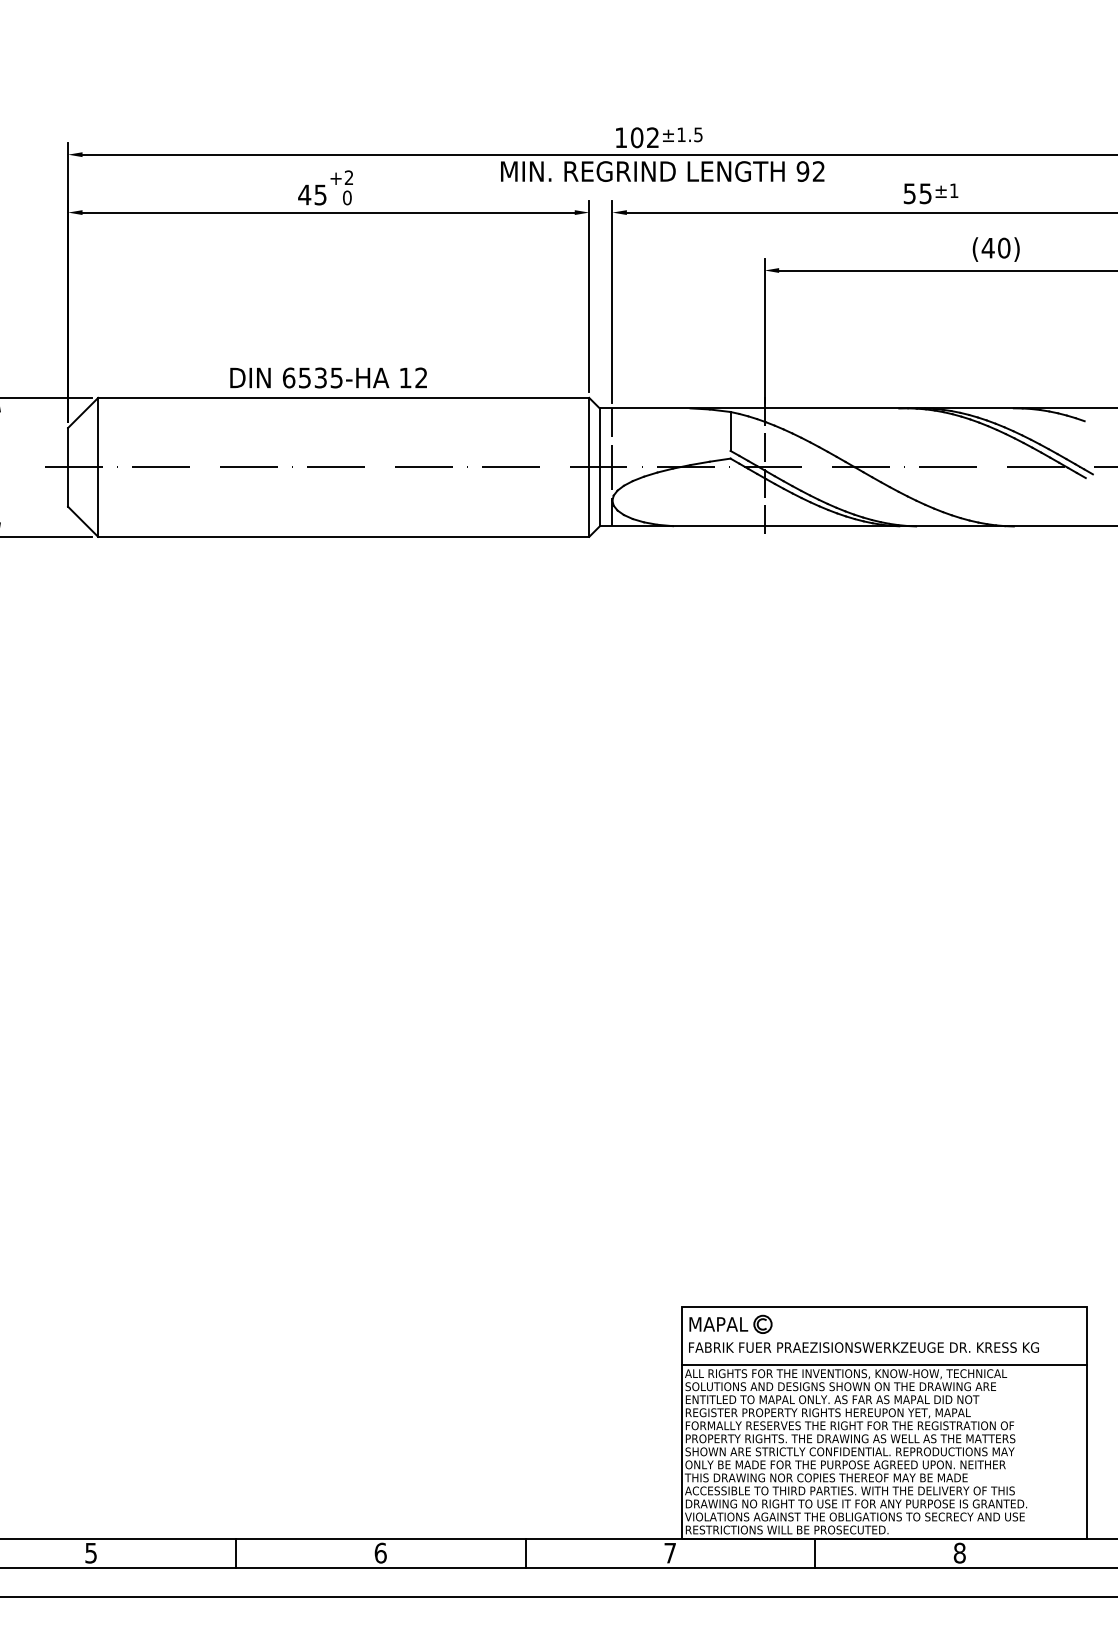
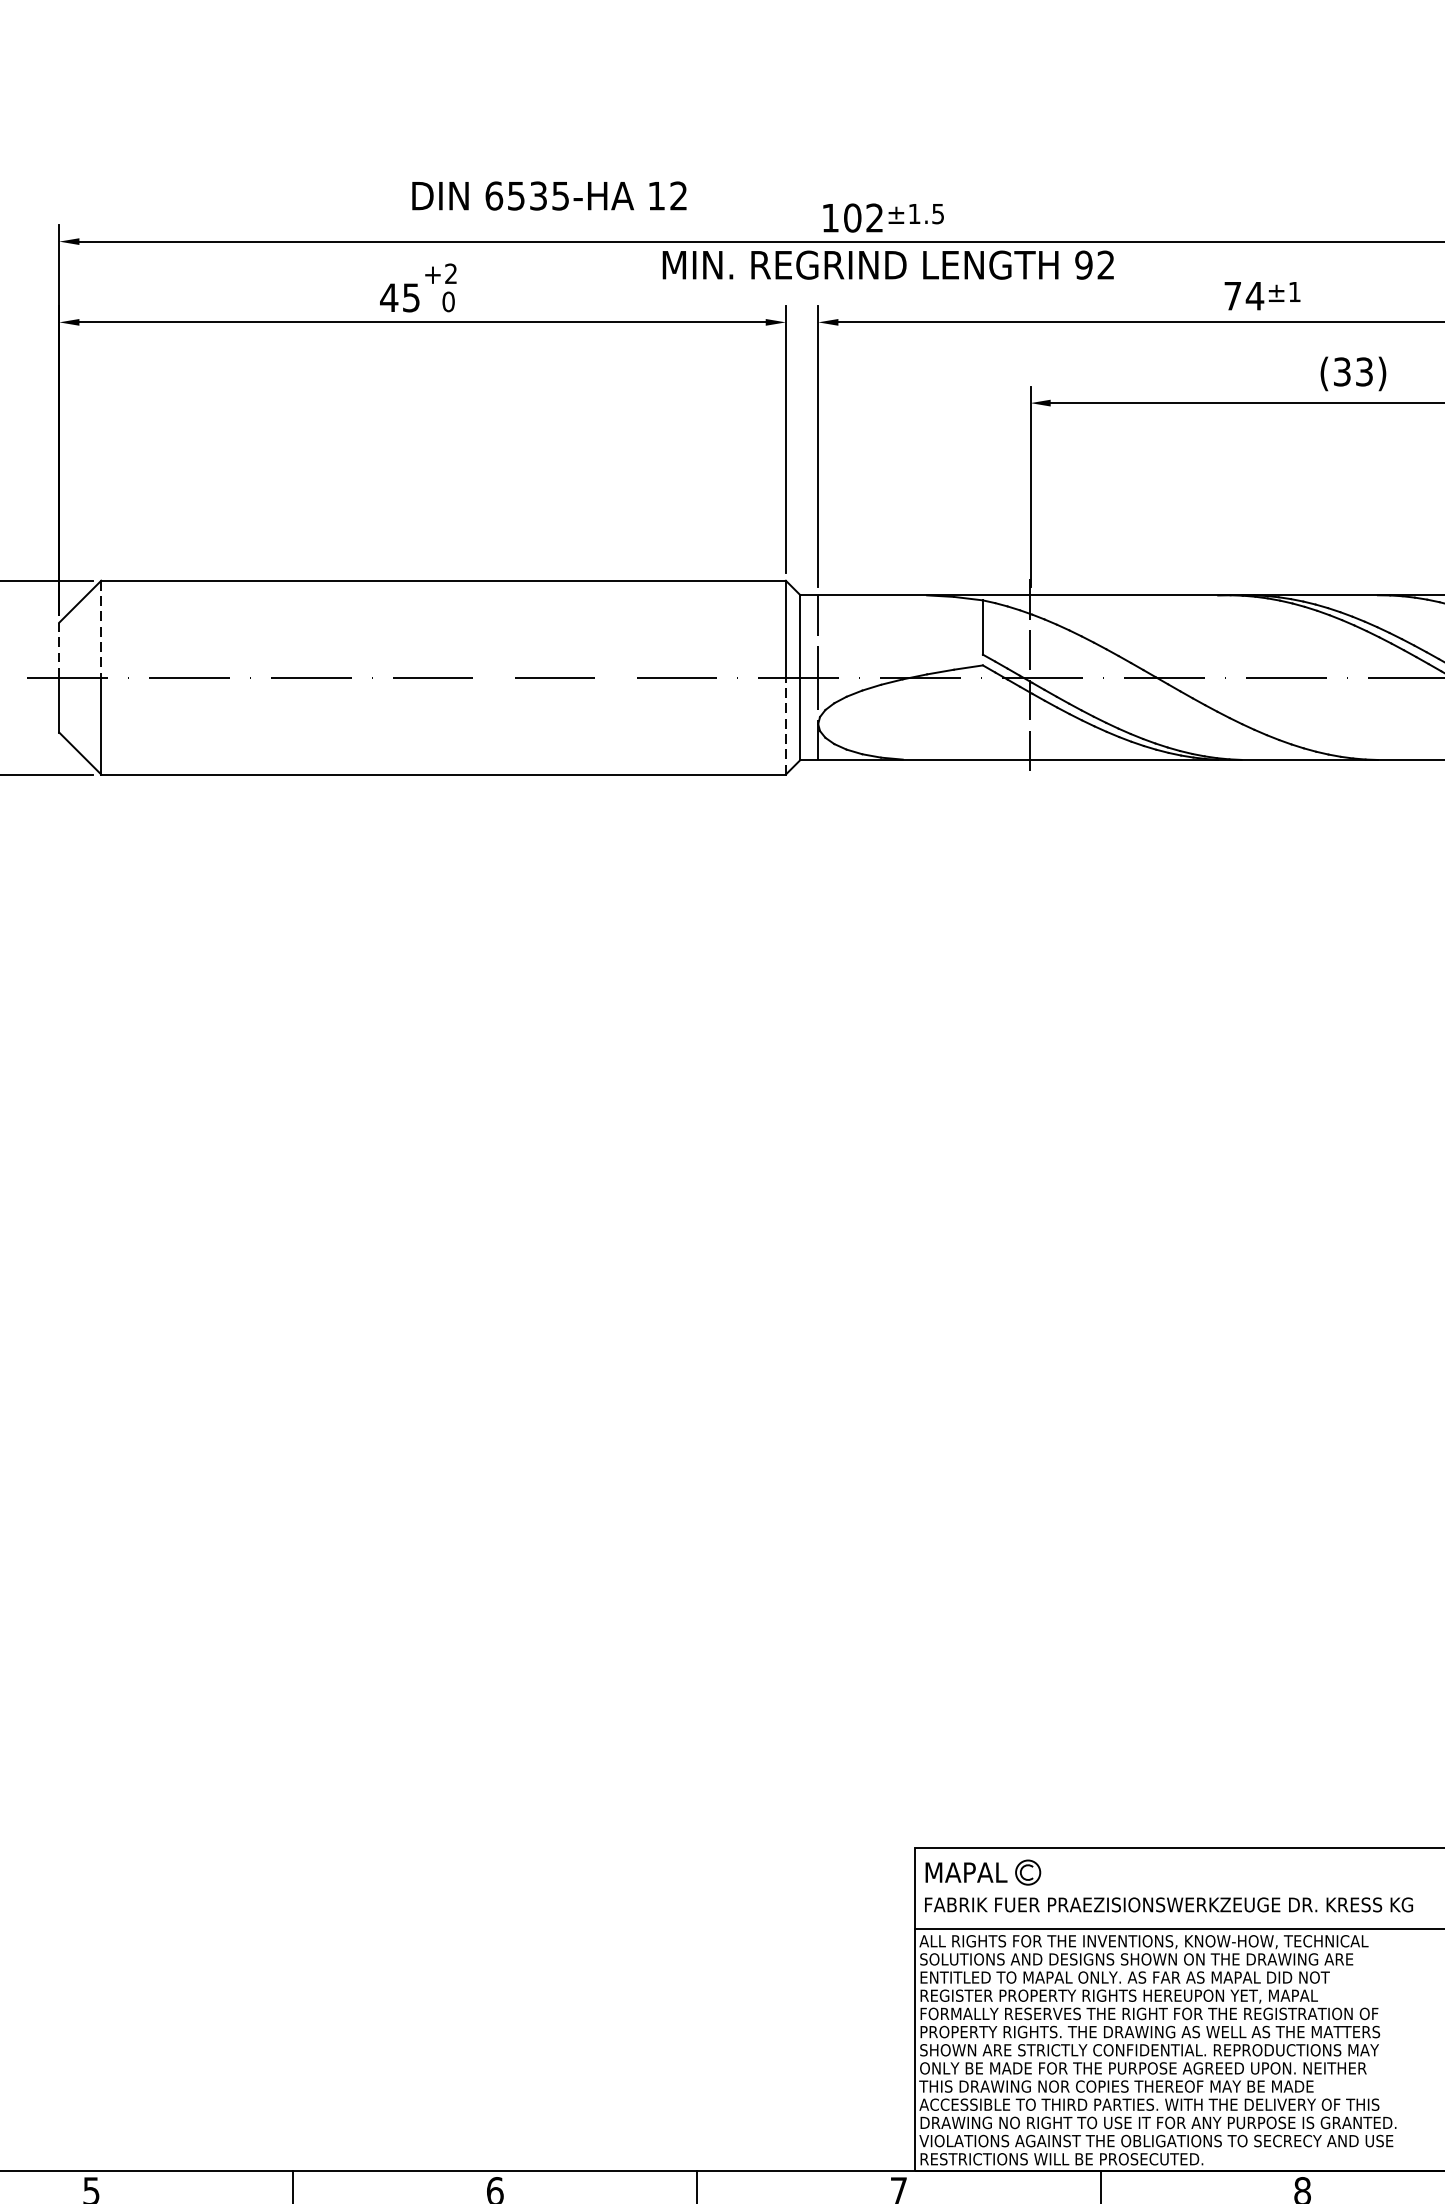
text: (917, 193) -> (1243, 295), 55 -> 74
text: (995, 247) -> (1352, 371), (40) -> (33)
text: (328, 377) -> (549, 195), moved
line: (98, 432) -> (101, 628), solid -> dashed
line: (68, 447) -> (59, 649), solid -> dashed
line: (589, 502) -> (786, 726), solid -> dashed

